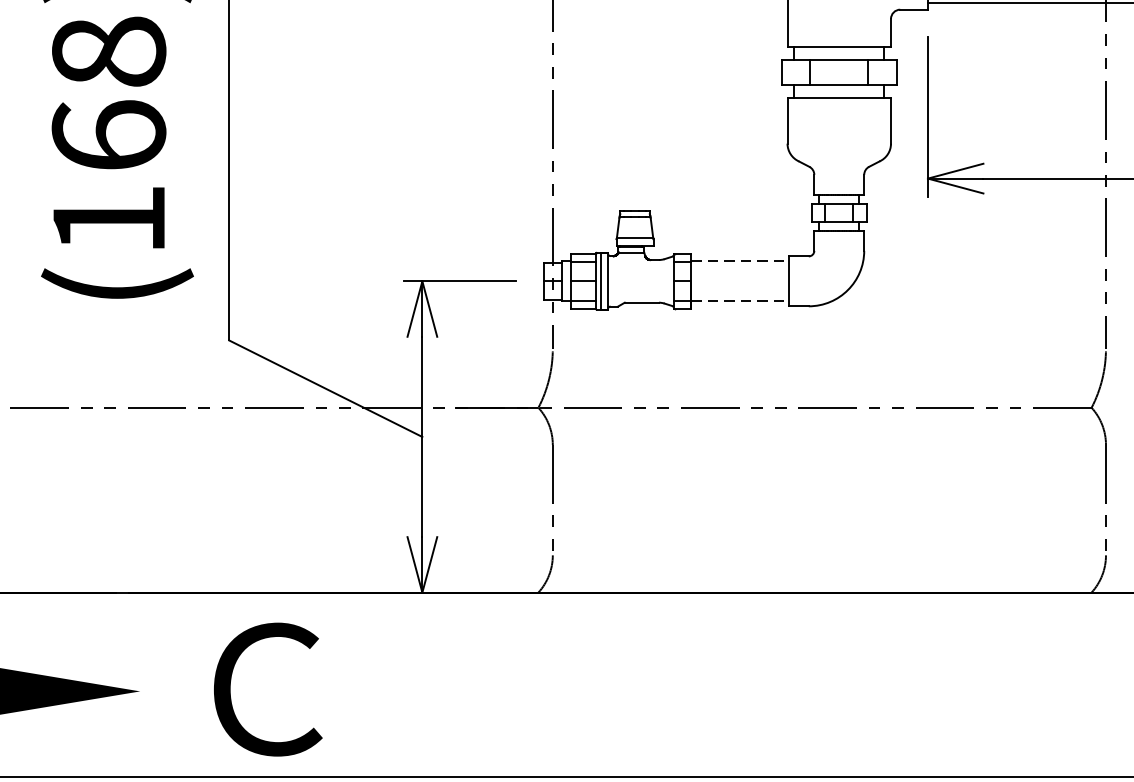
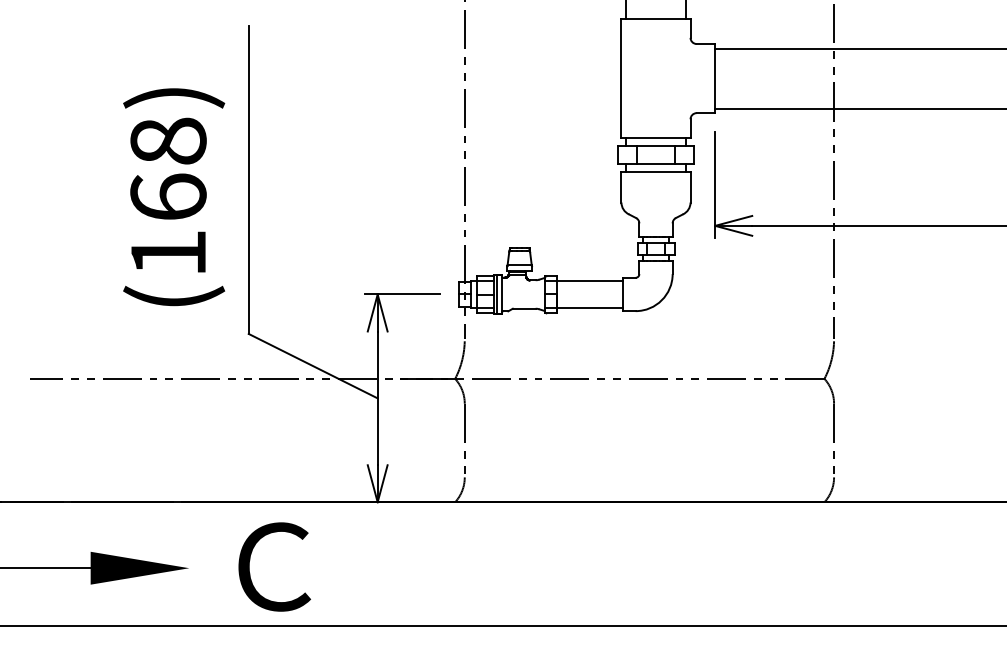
line: (741, 261) -> (590, 281), dashed -> solid
line: (741, 300) -> (590, 307), dashed -> solid

